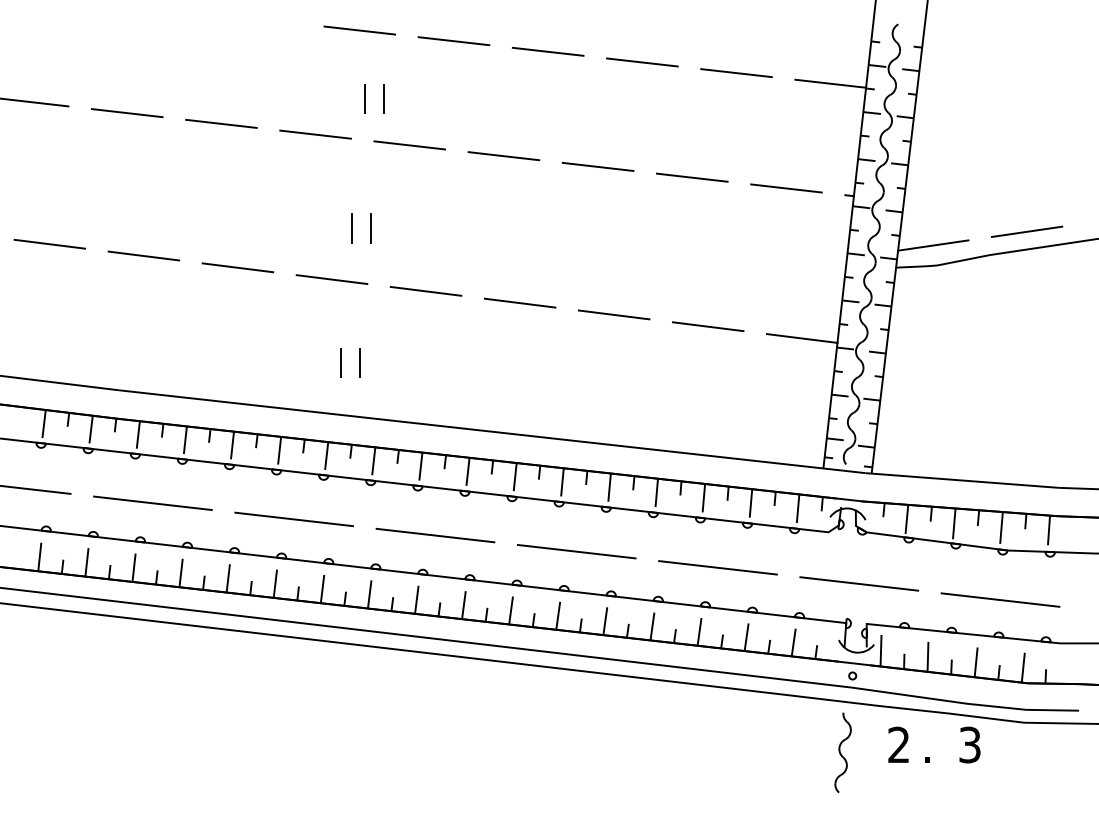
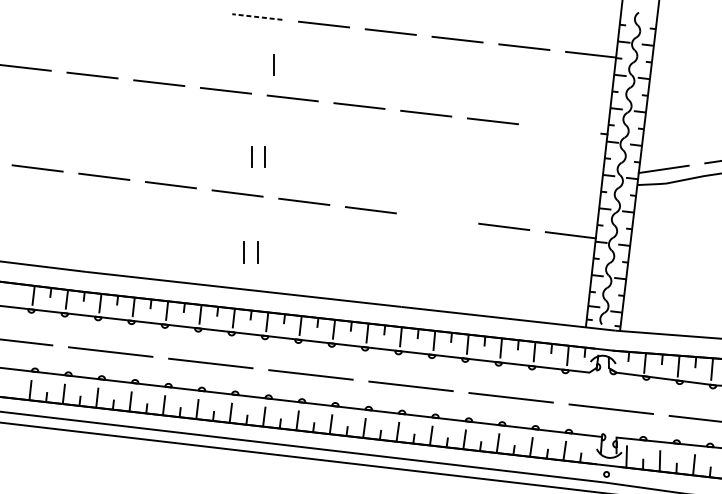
line: (359, 30) -> (257, 16), solid -> dashed
line: (364, 98) -> (260, 65), removed
line: (786, 188) -> (559, 128), removed
line: (613, 314) -> (437, 218), removed

